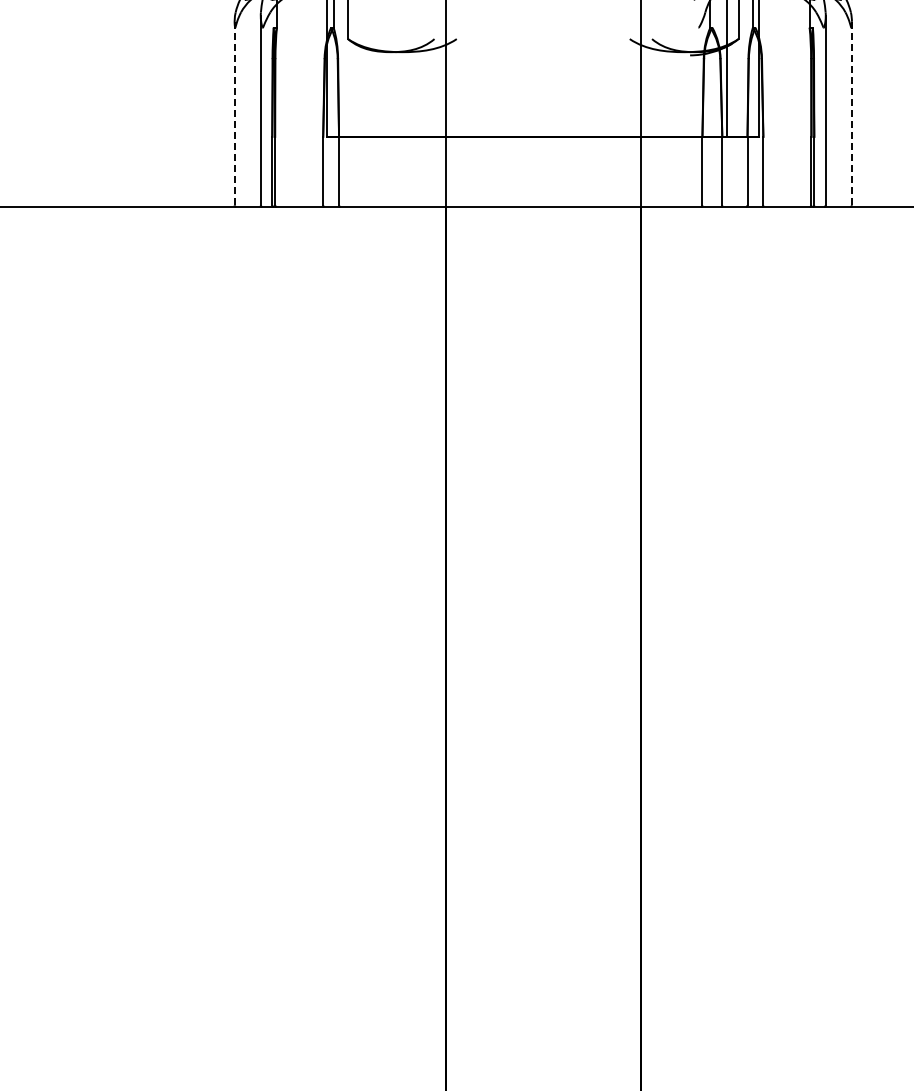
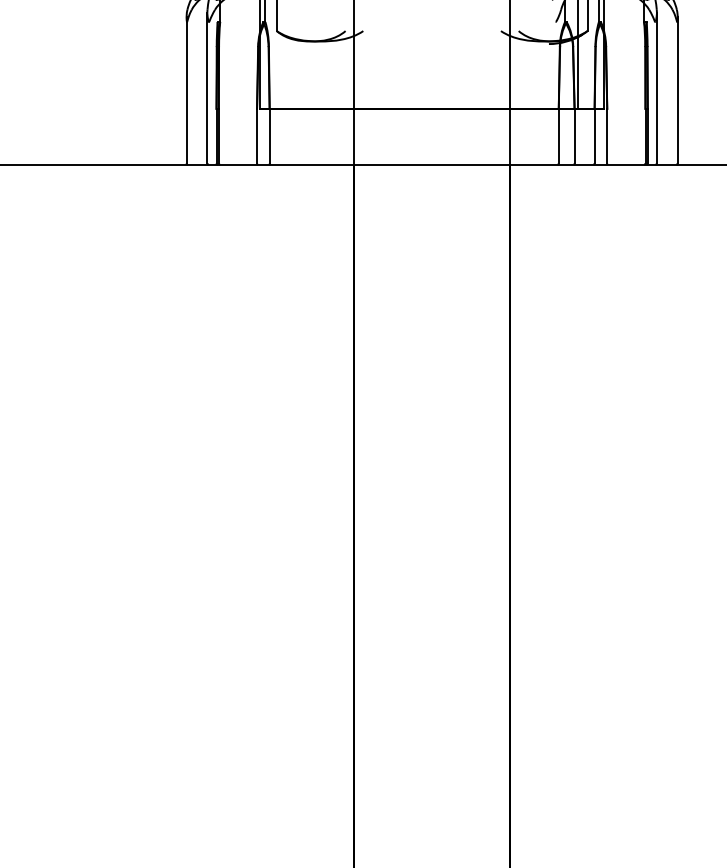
line: (234, 113) -> (186, 90), dashed -> solid
line: (851, 113) -> (677, 90), dashed -> solid

